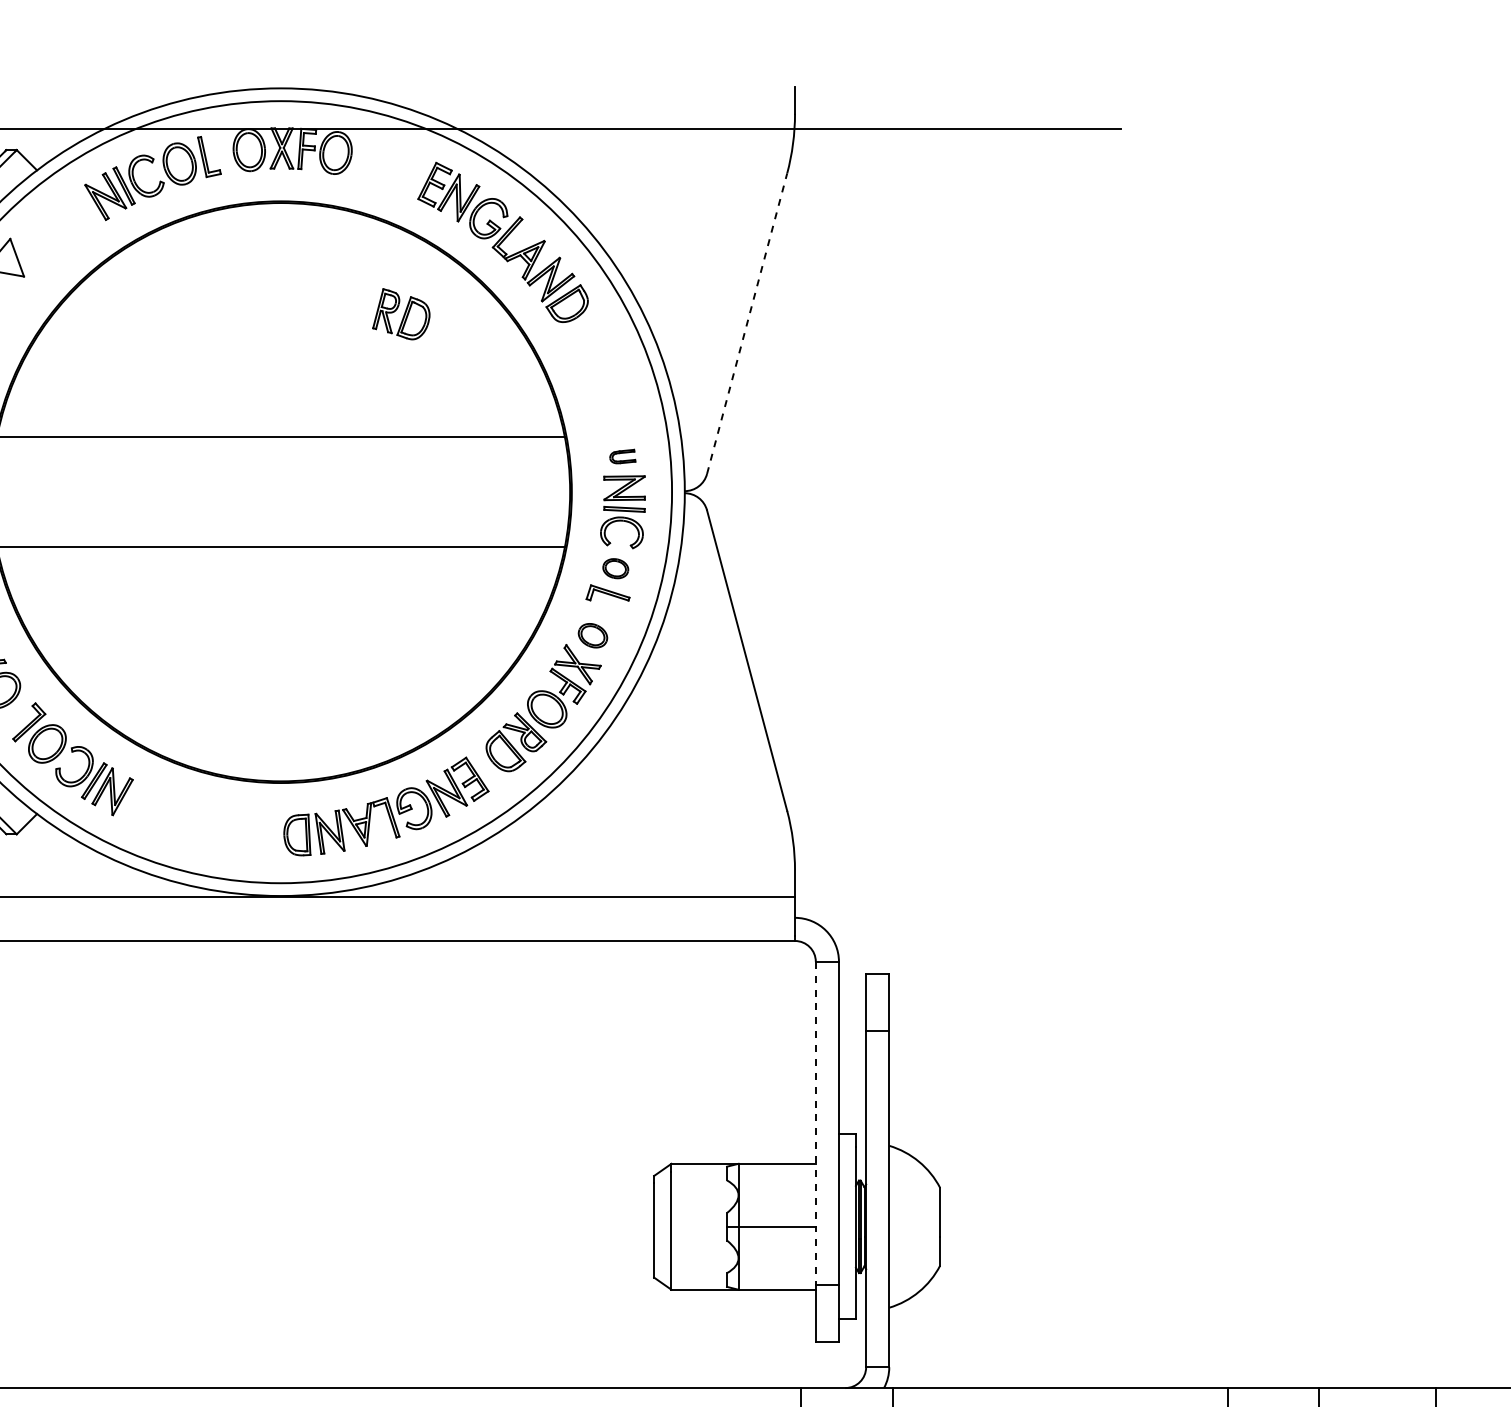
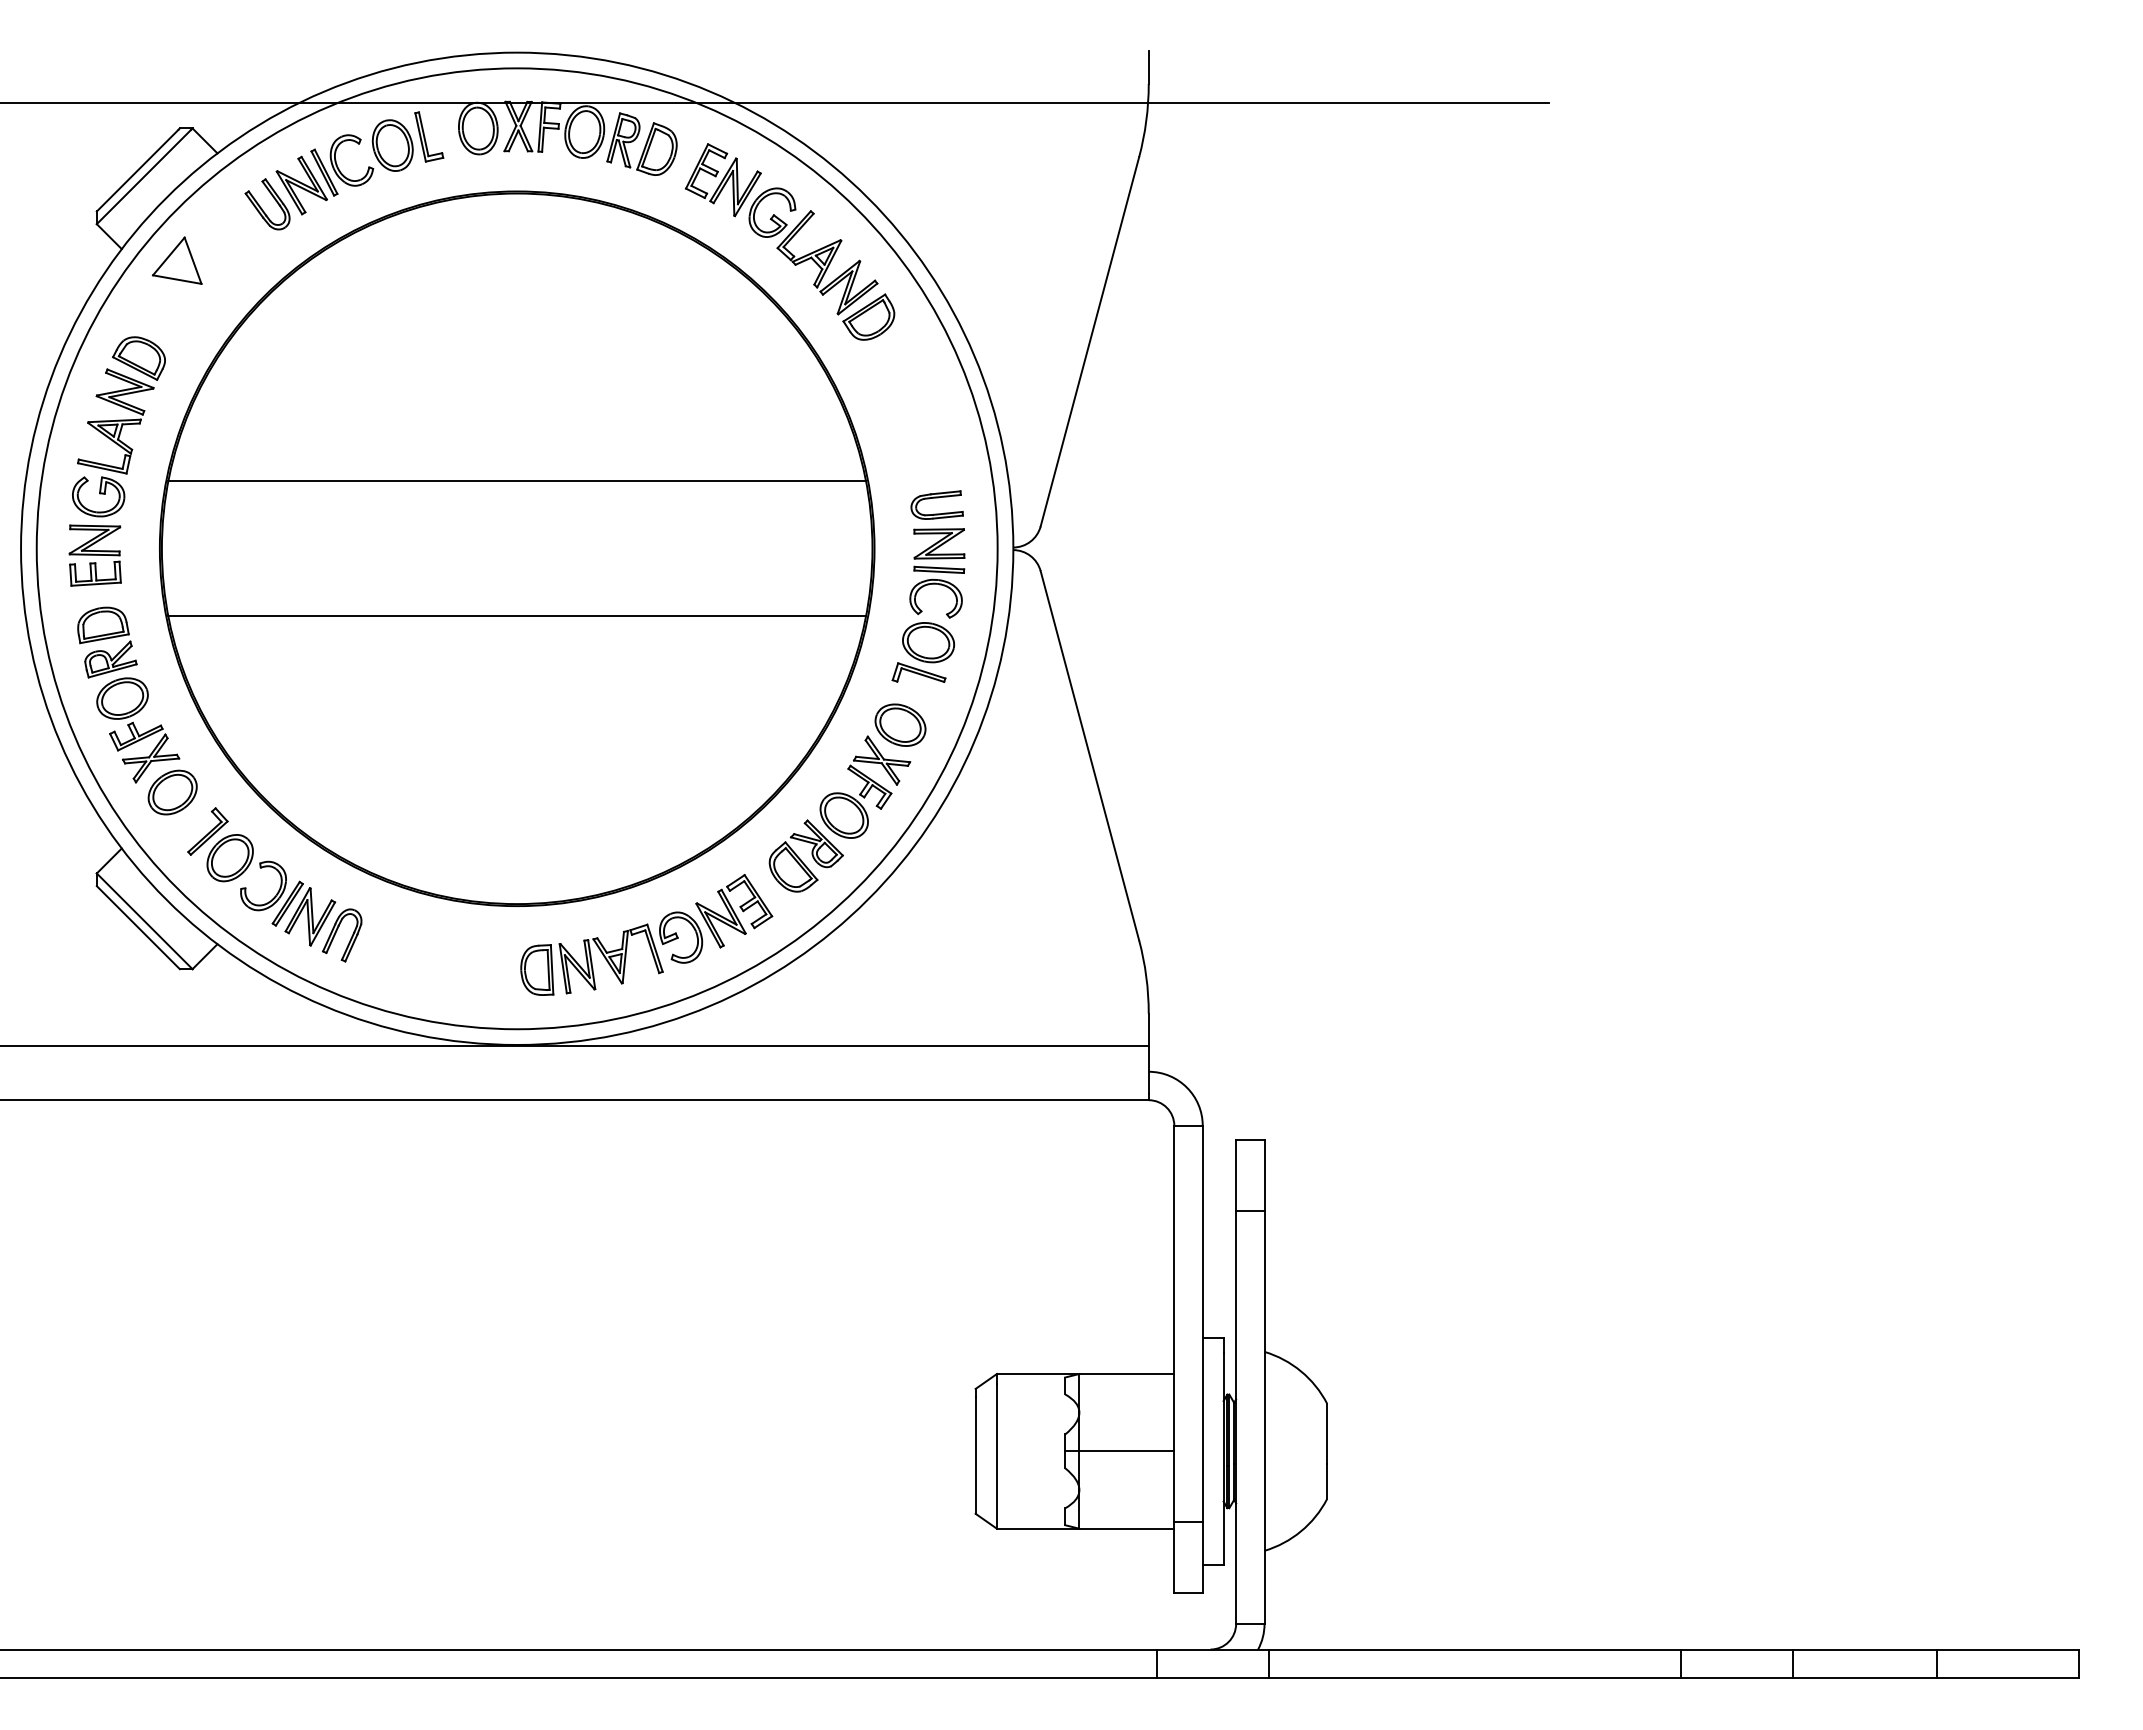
part: (73, 215) -> (262, 208), added
part: (400, 313) -> (641, 143), moved
line: (747, 323) -> (1090, 341), dashed -> solid
part: (622, 456) -> (936, 504), size x1.67
part: (615, 568) -> (928, 642), size x1.67
part: (592, 635) -> (900, 724), size x1.43
part: (133, 805) -> (336, 933), added
line: (815, 1123) -> (1174, 1324), dashed -> solid

